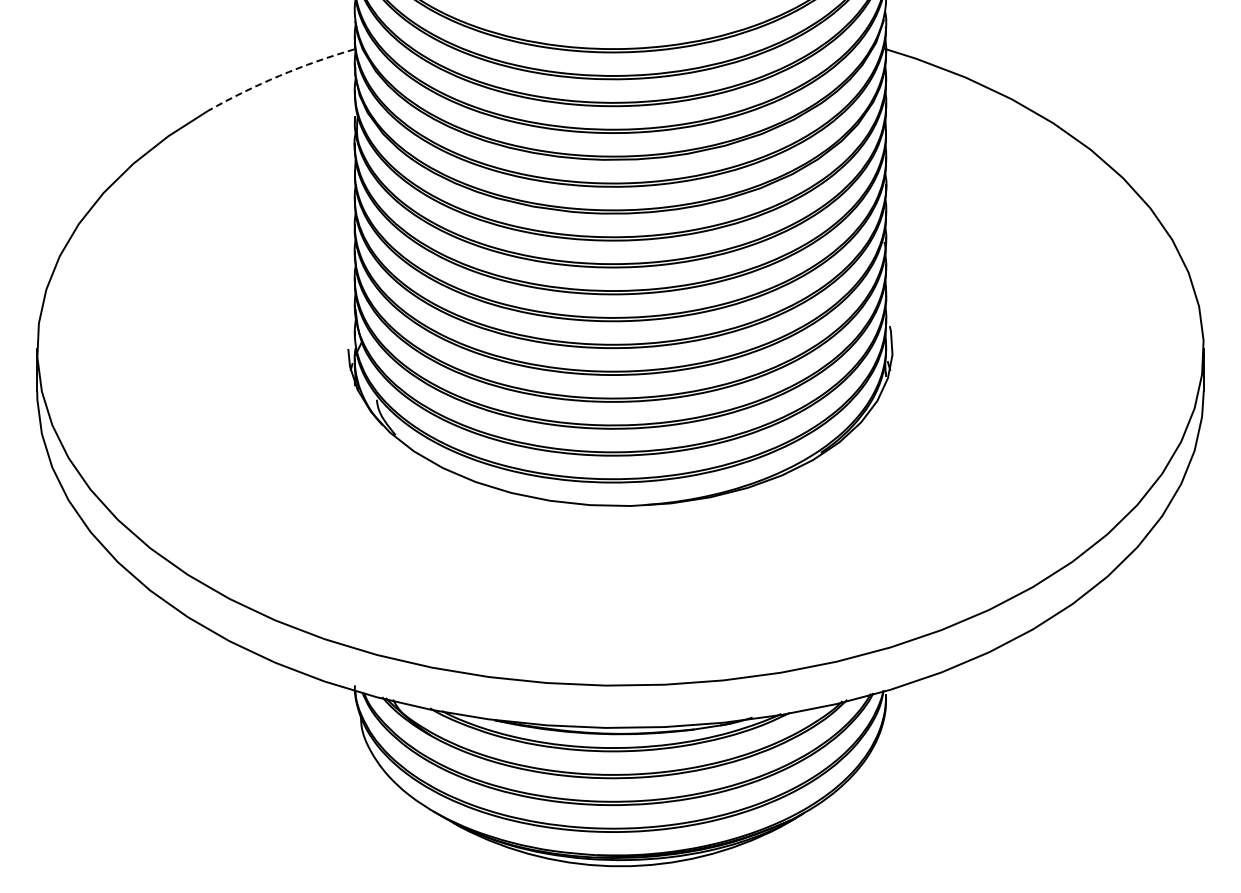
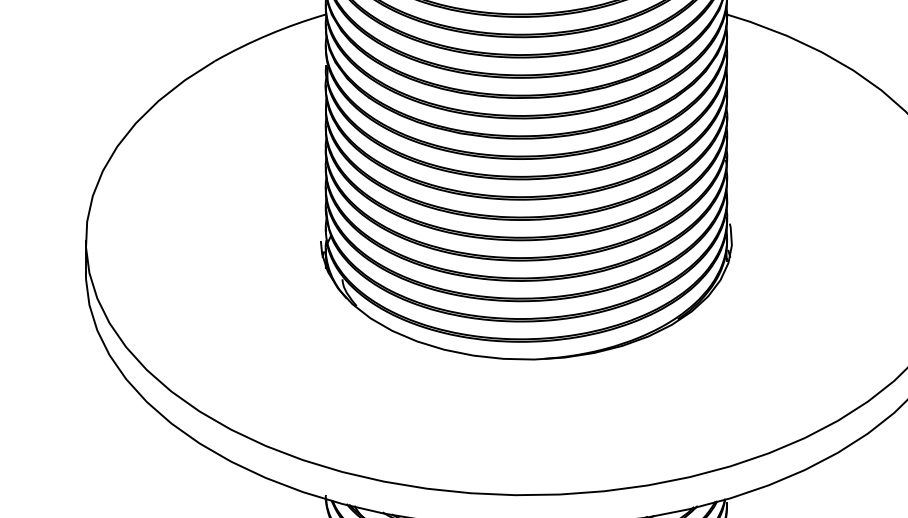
arc: (279, 75) -> (268, 34), dashed -> solid

